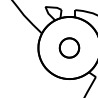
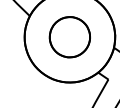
part: (69, 47) -> (69, 36), size x1.43

